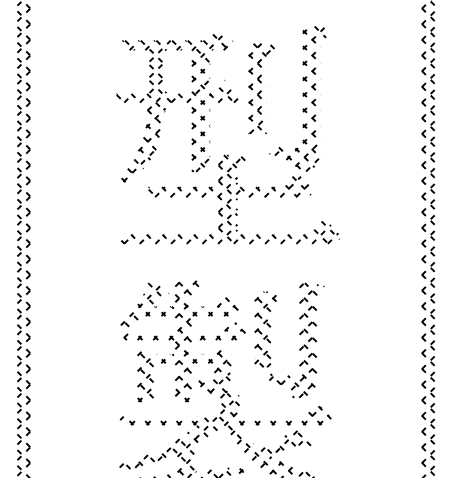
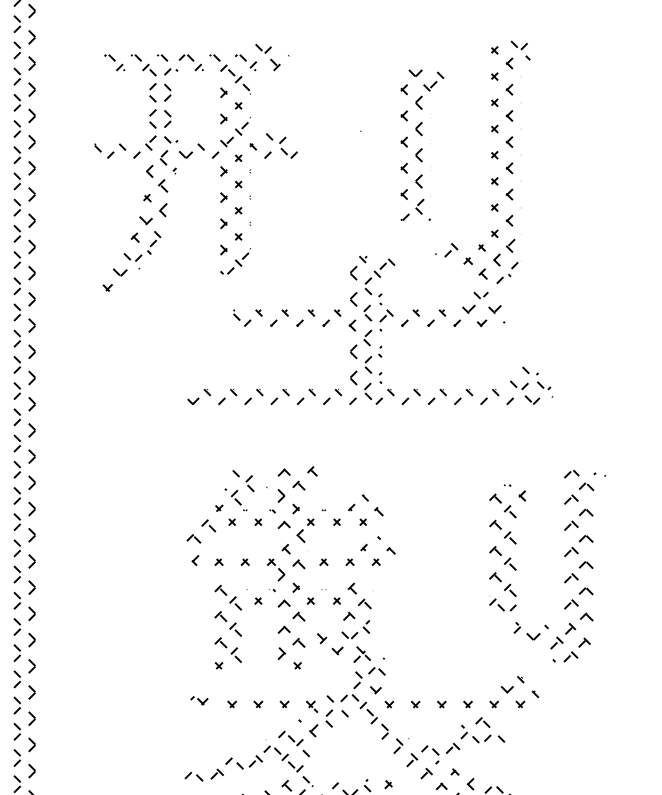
part: (172, 102) -> (188, 158), moved
part: (299, 334) -> (564, 556), moved
part: (127, 420) -> (198, 700), size x0.6

